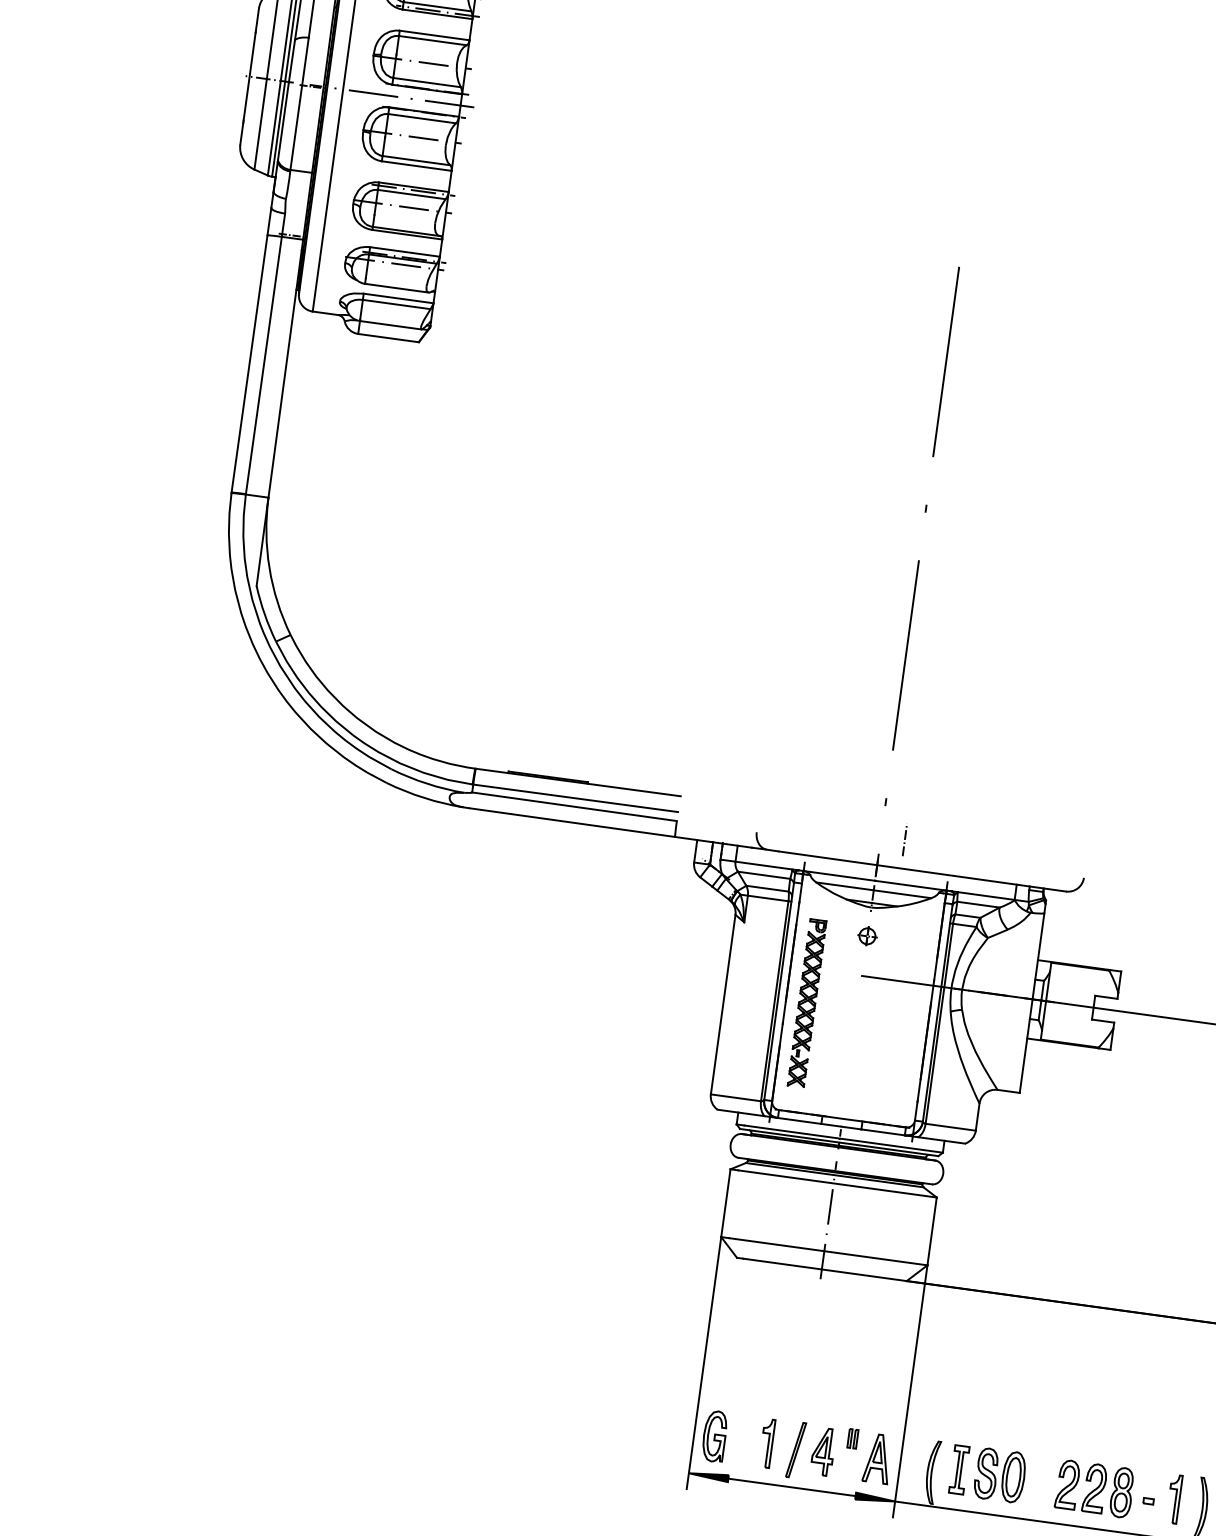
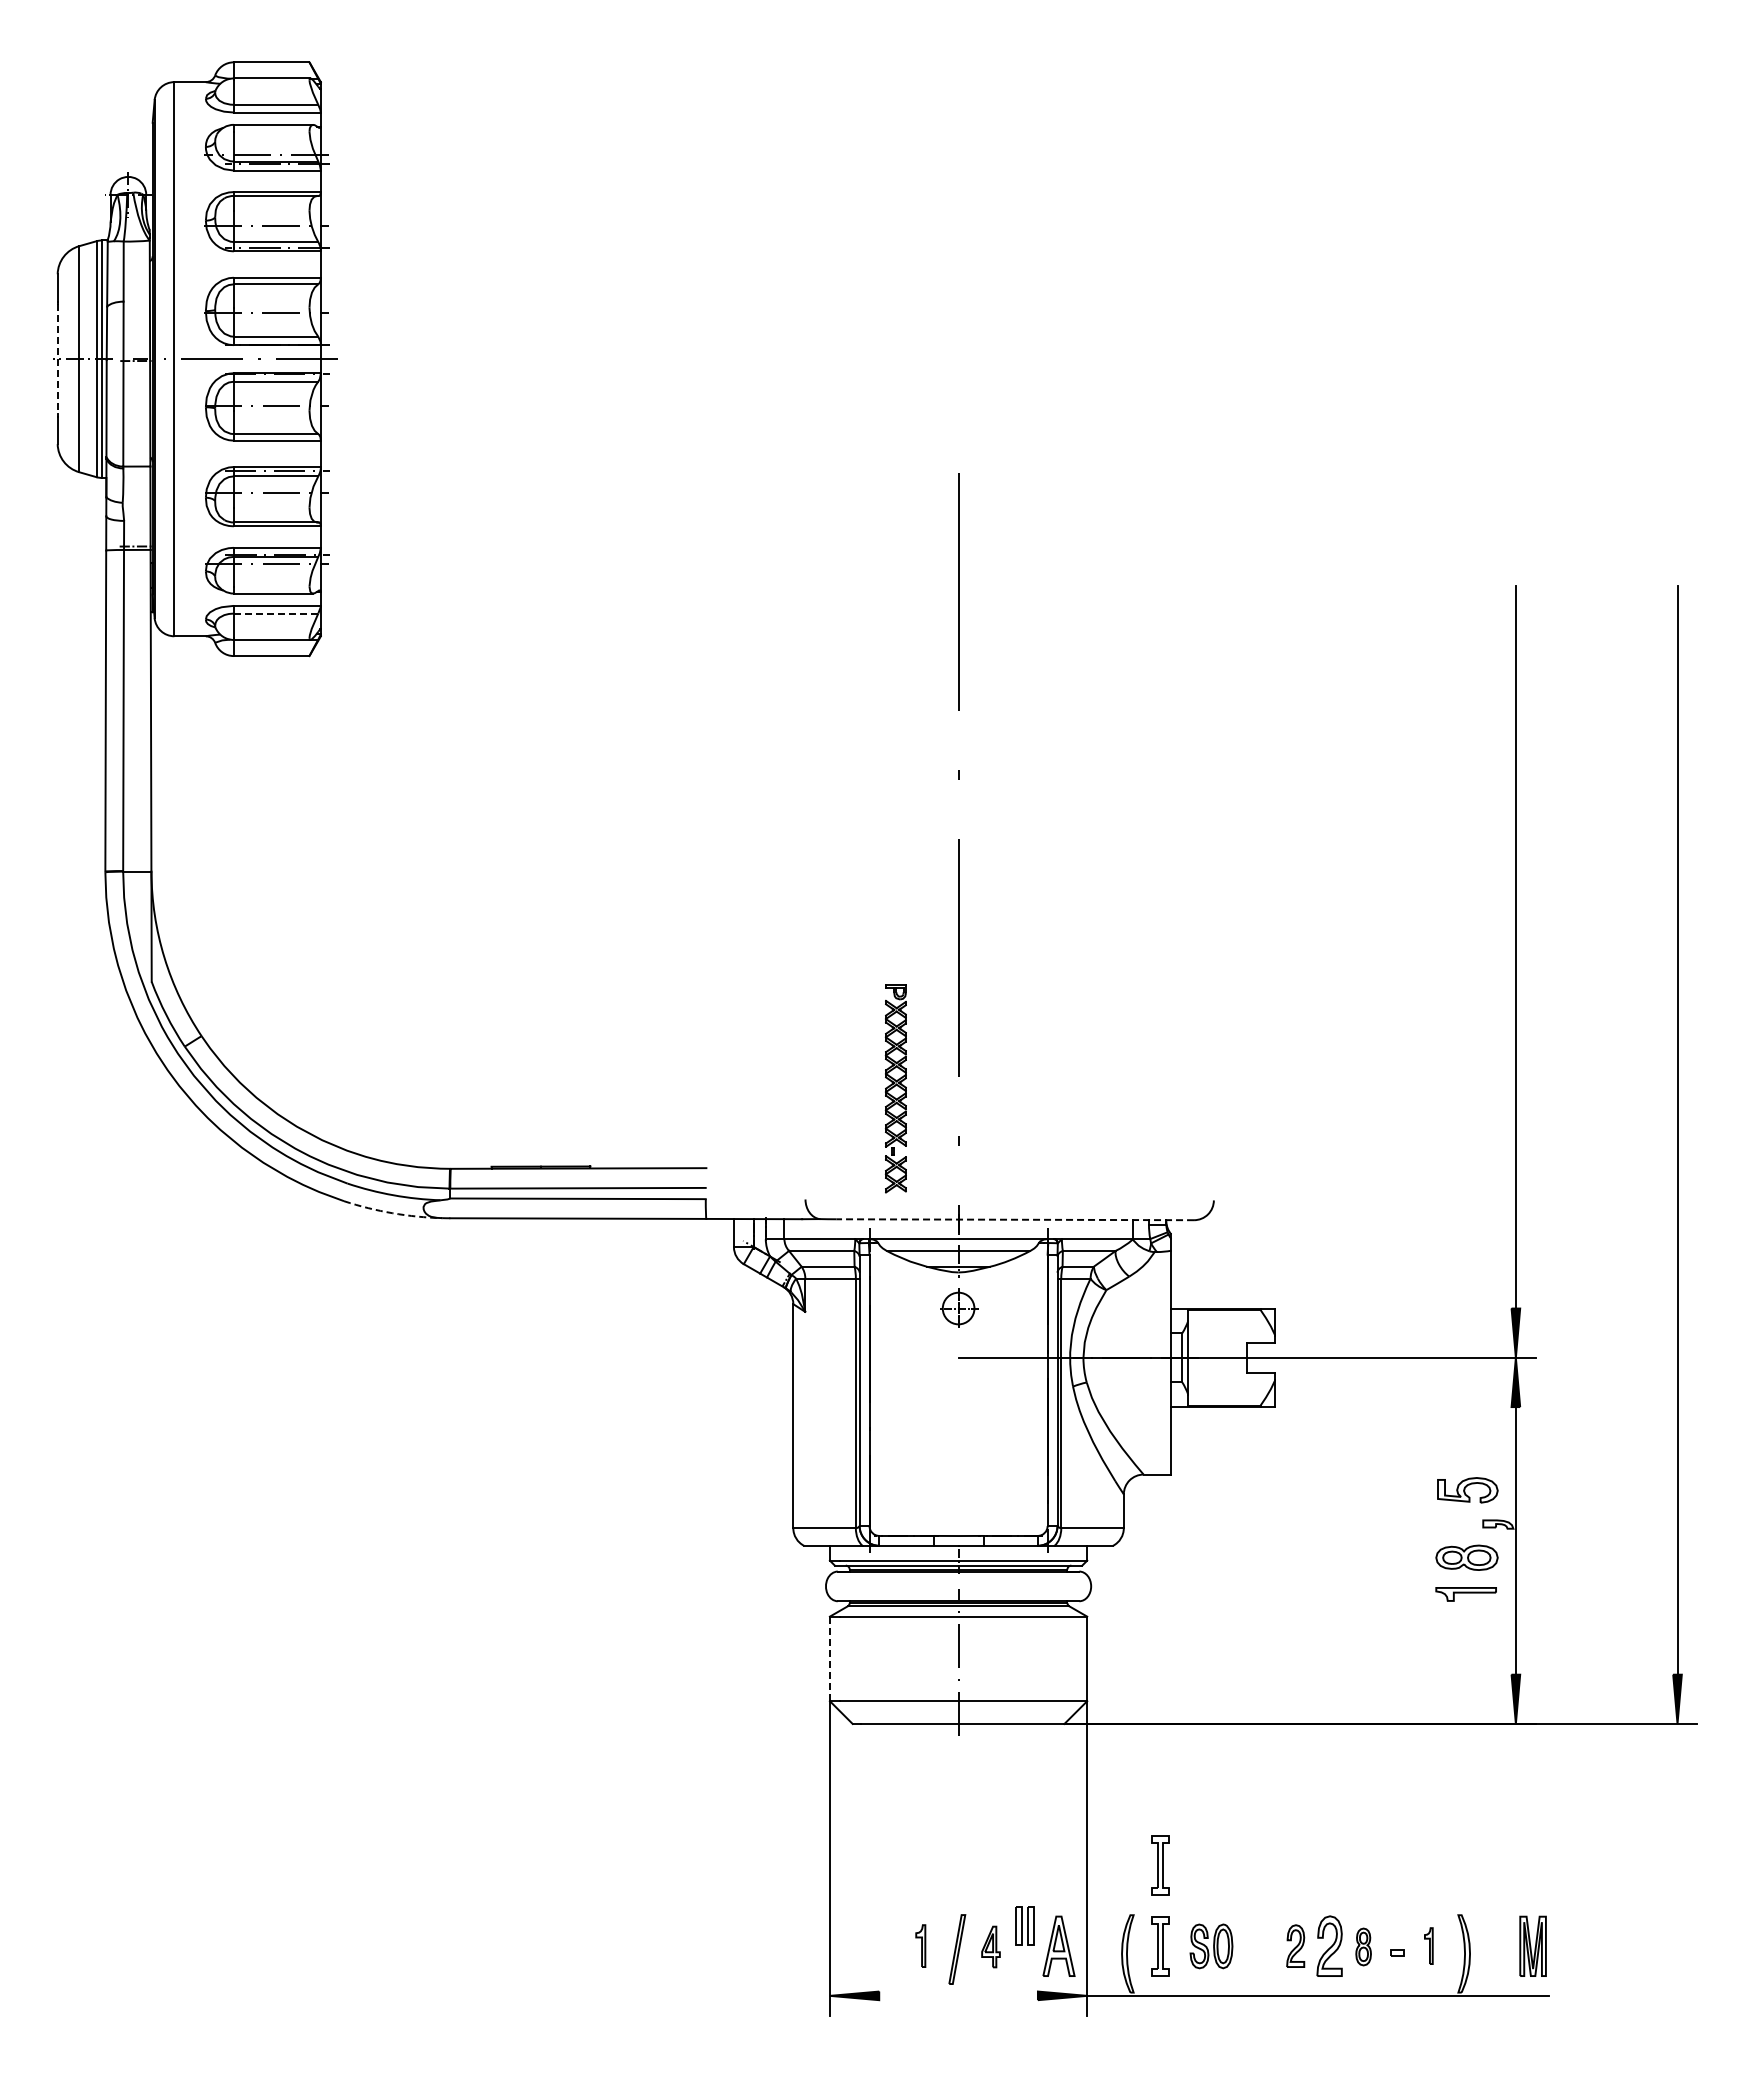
line: (249, 76) -> (57, 359), solid -> dashed
line: (396, 304) -> (275, 613), solid -> dashed
arc: (424, 798) -> (392, 1213), solid -> dashed
line: (905, 839) -> (988, 1183), removed
line: (922, 871) -> (1015, 1219), solid -> dashed
part: (867, 935) -> (958, 1307), size x1.6
part: (806, 1003) -> (895, 1088), moved
line: (725, 1202) -> (829, 1658), solid -> dashed
part: (968, 1405) -> (1160, 1865), added
part: (714, 1436) -> (855, 1946), removed
part: (853, 1439) -> (1025, 1926), size x1.6
part: (767, 1442) -> (920, 1945), size x0.7
part: (823, 1451) -> (990, 1946), size x0.7
part: (1000, 1475) -> (1211, 1946), size x0.7
part: (1067, 1484) -> (1295, 1945), size x0.7
line: (791, 1487) -> (958, 1995), removed
part: (1121, 1492) -> (1363, 1946), size x0.6
part: (1174, 1498) -> (1428, 1945), size x0.6

